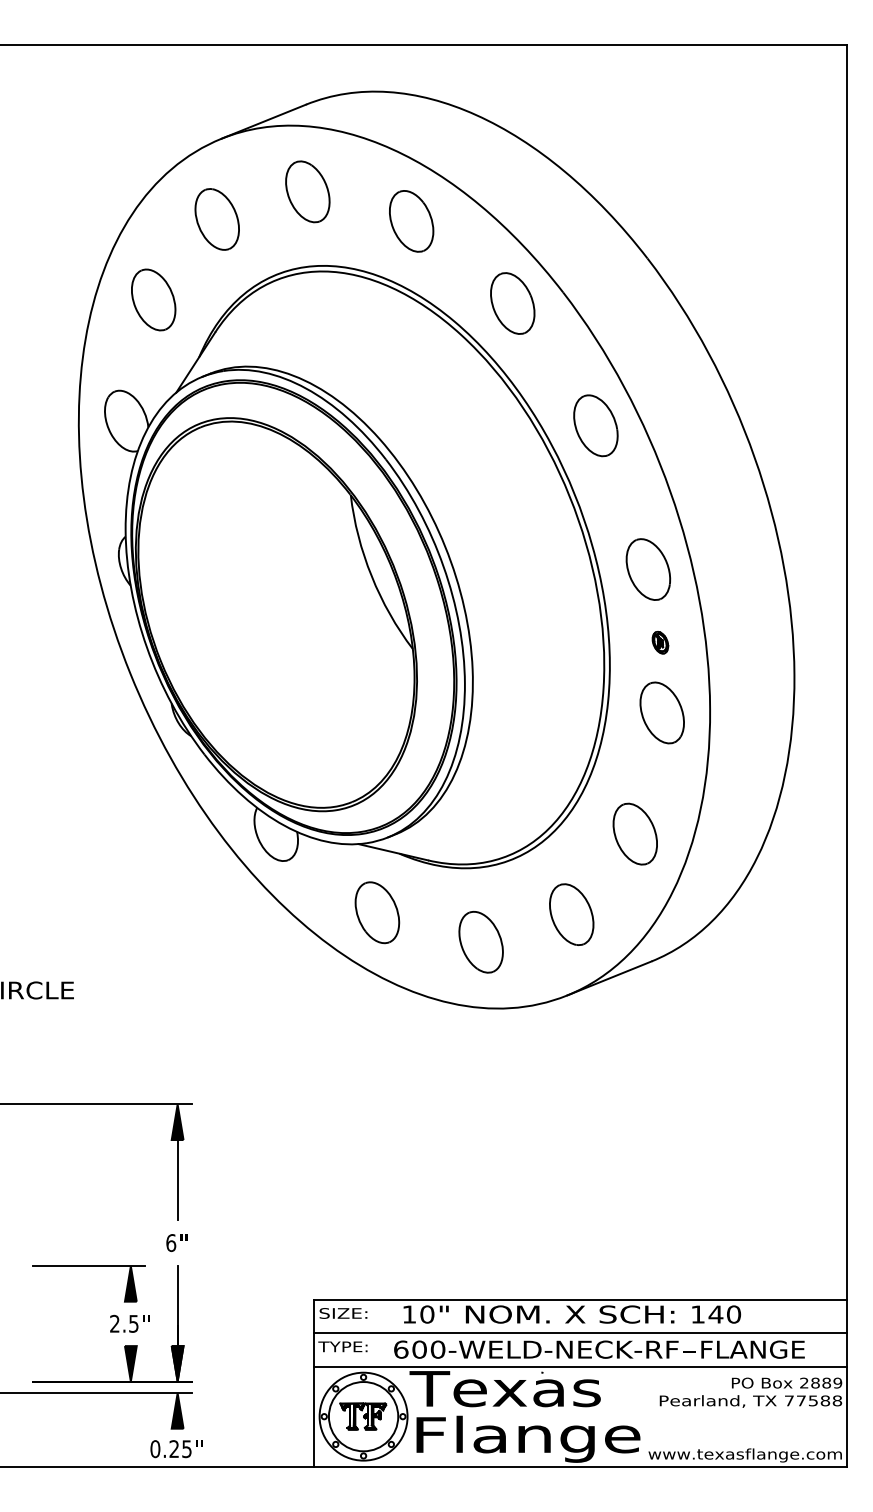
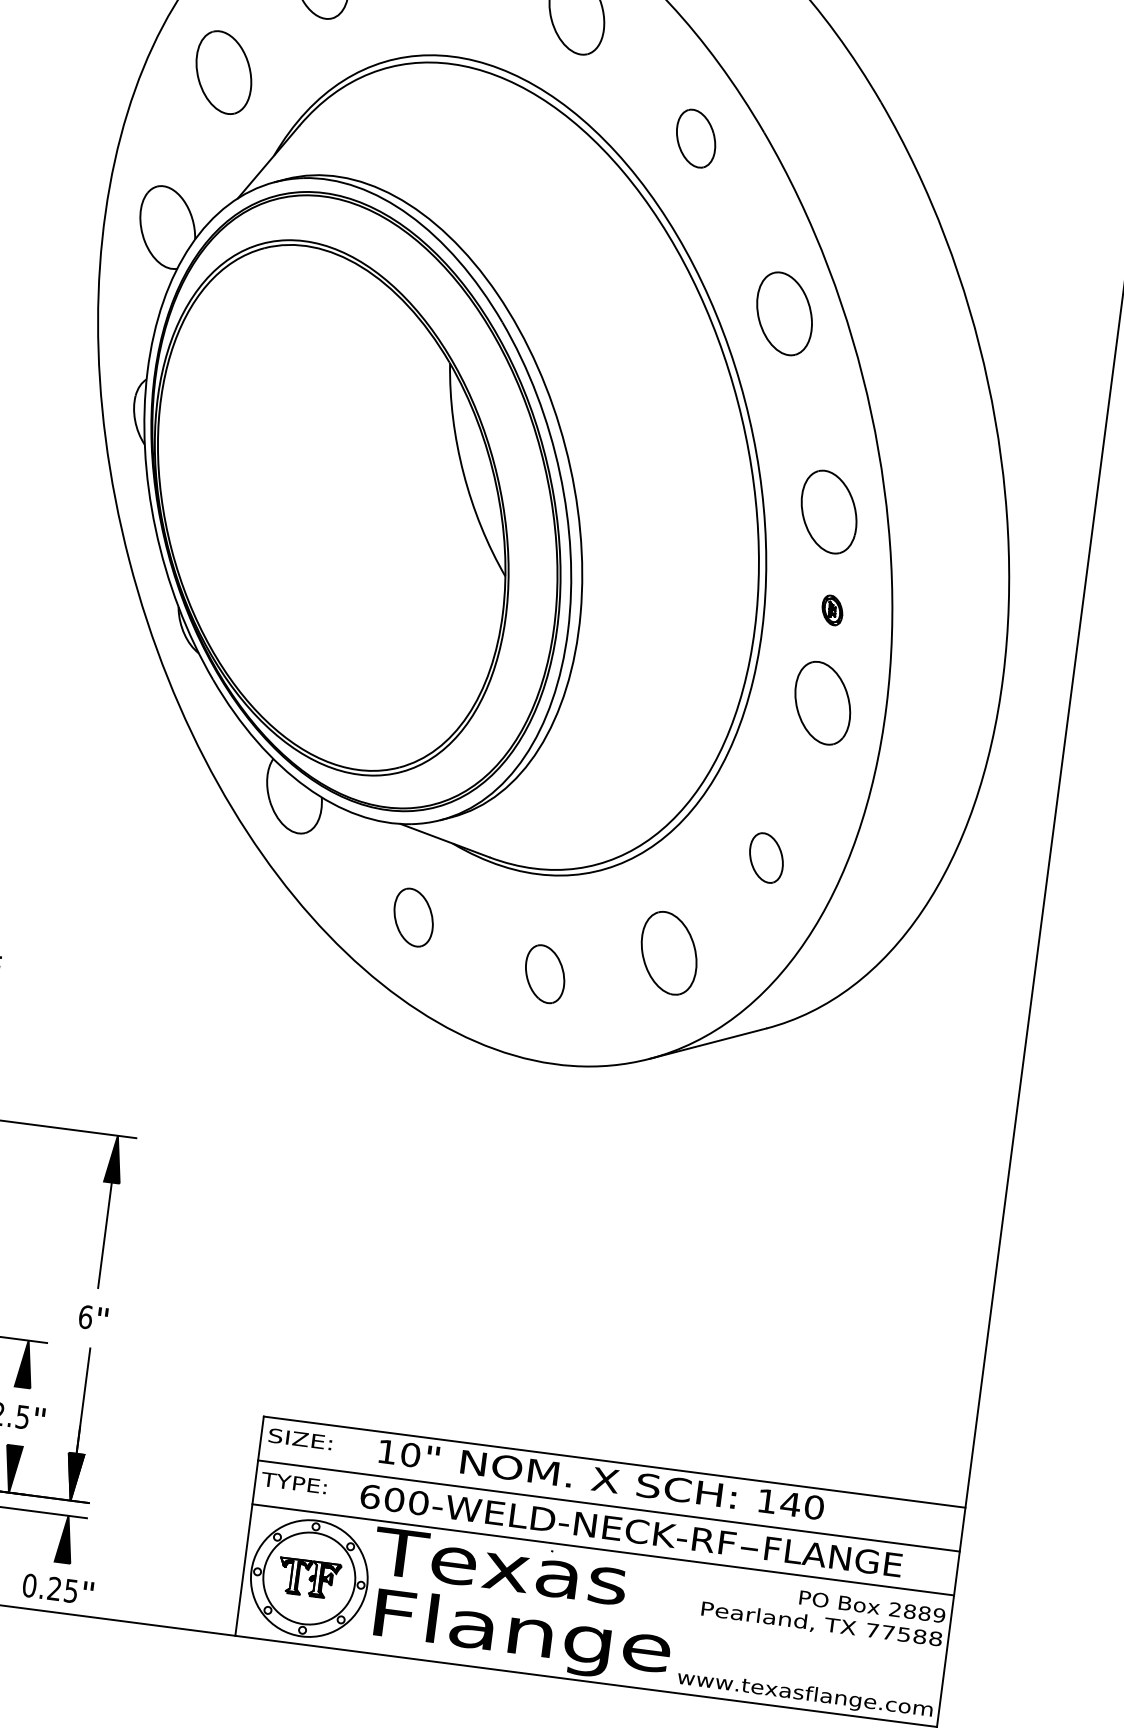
part: (512, 303) -> (695, 138), size x0.7
part: (634, 833) -> (765, 857), size x0.6
part: (377, 912) -> (413, 917), size x0.7
part: (480, 942) -> (544, 974), size x0.7

